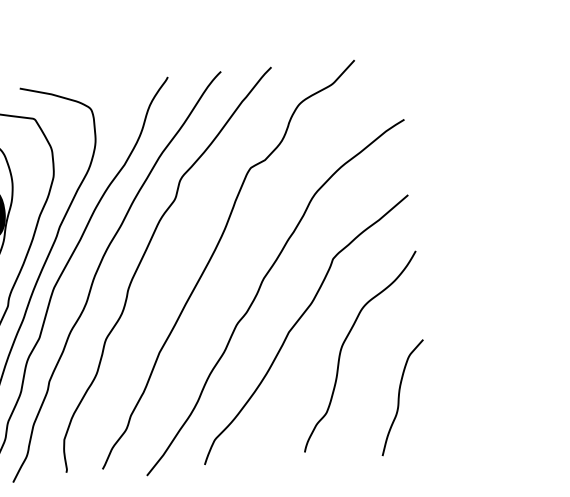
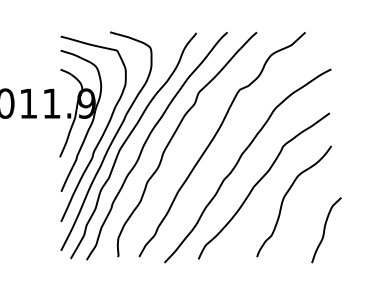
curve: (400, 398) -> (325, 230), moved

